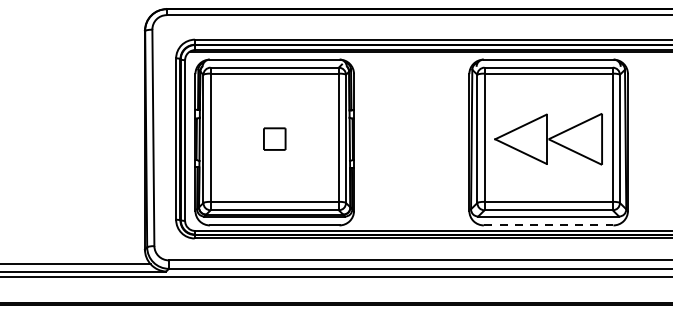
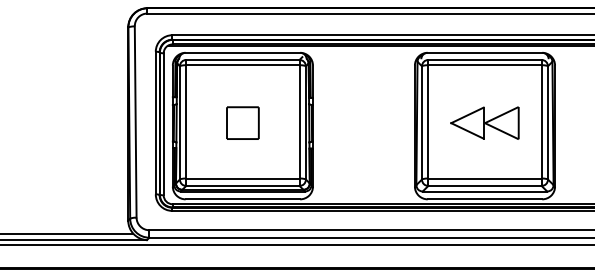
part: (274, 138) -> (242, 122), size x1.67
part: (548, 138) -> (484, 122), size x0.71
line: (548, 225) -> (484, 199), dashed -> solid

